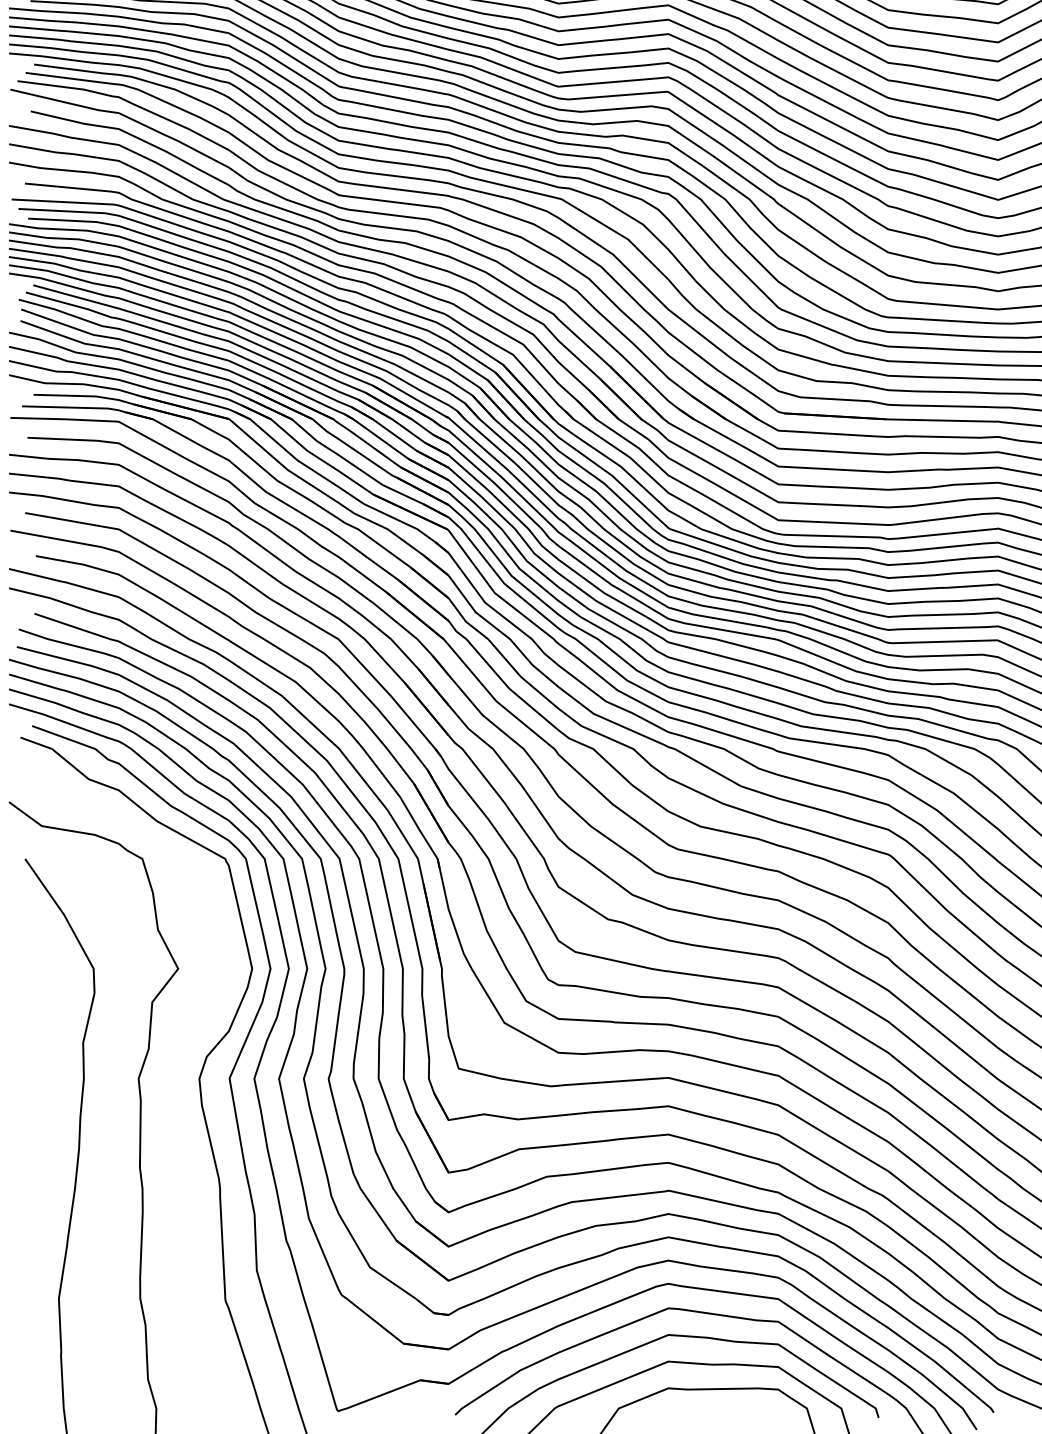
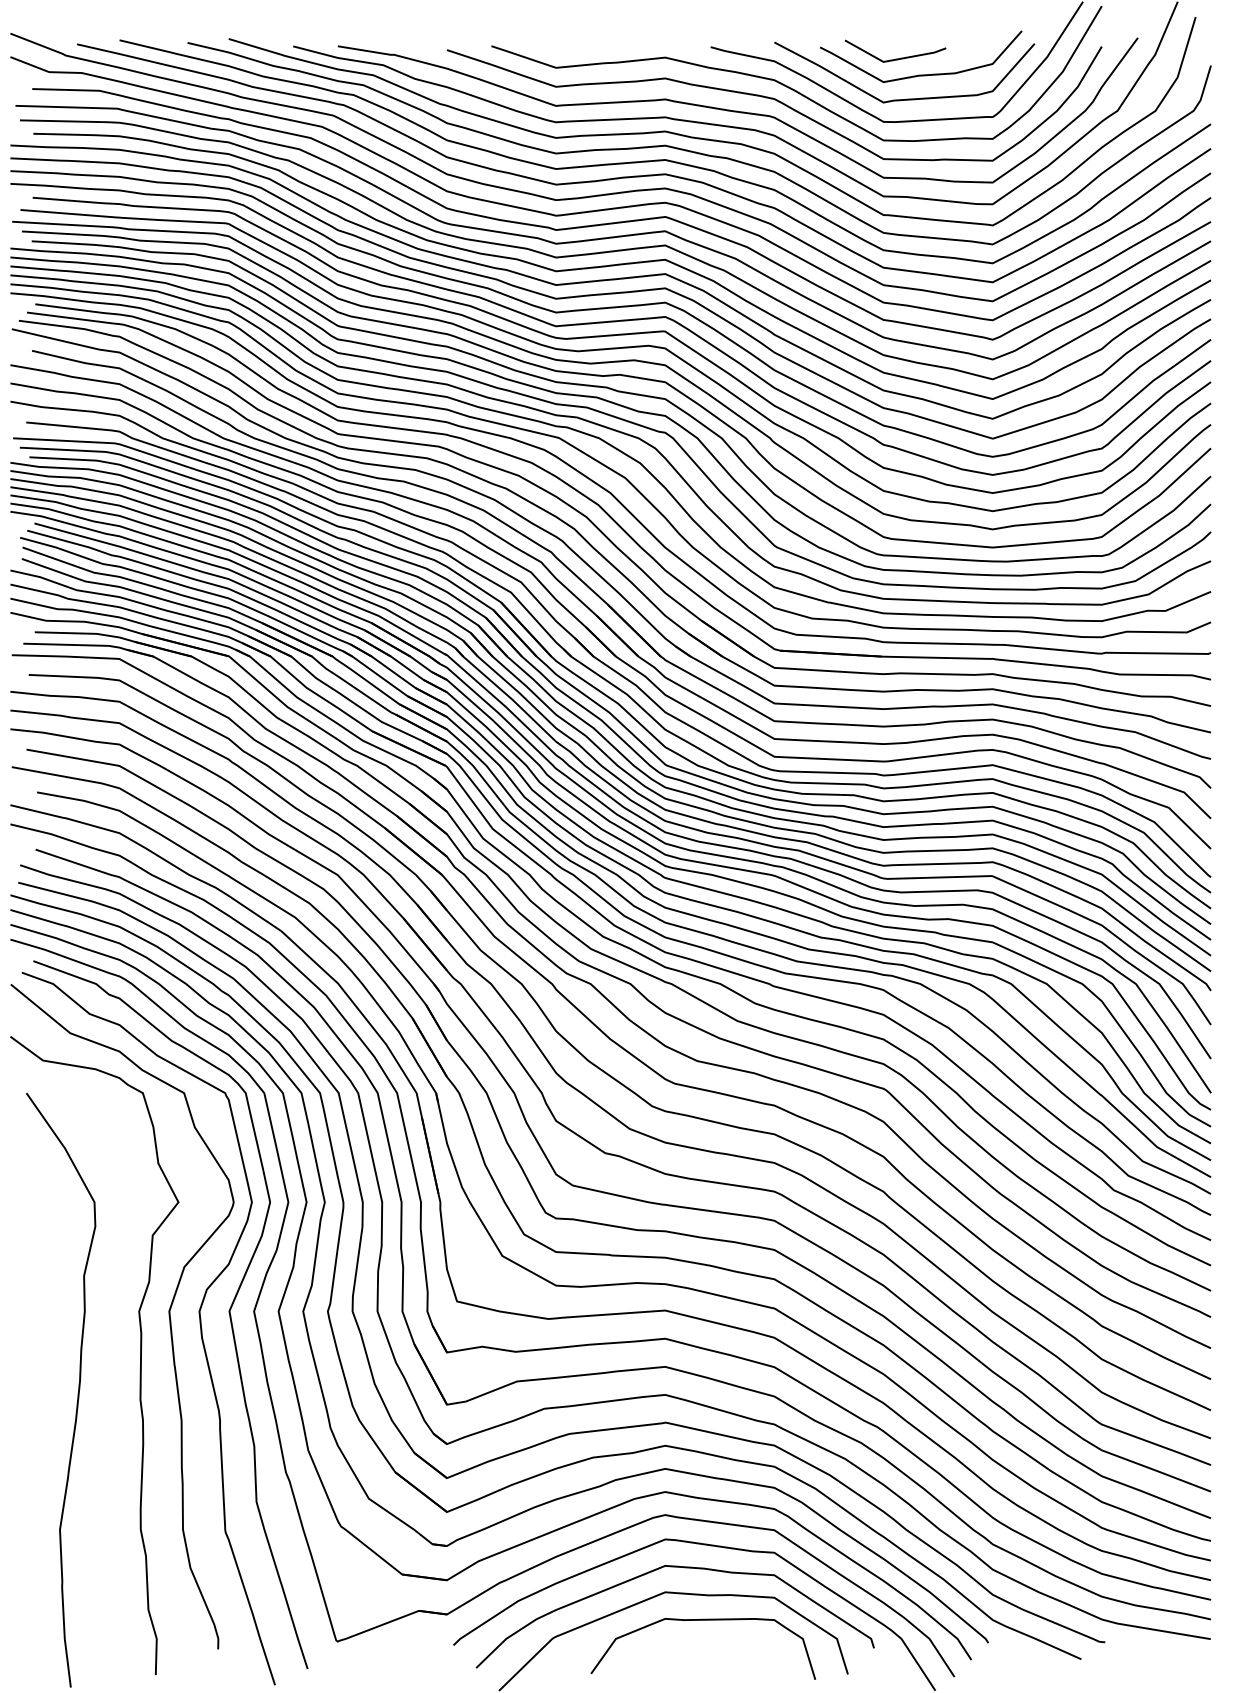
curve: (168, 1083) -> (168, 1316), added

